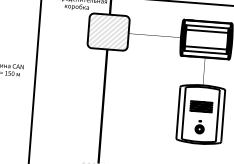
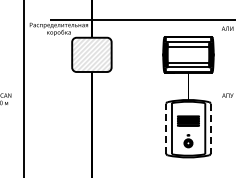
line: (178, 112) -> (166, 128), solid -> dashed
line: (223, 116) -> (210, 128), solid -> dashed

